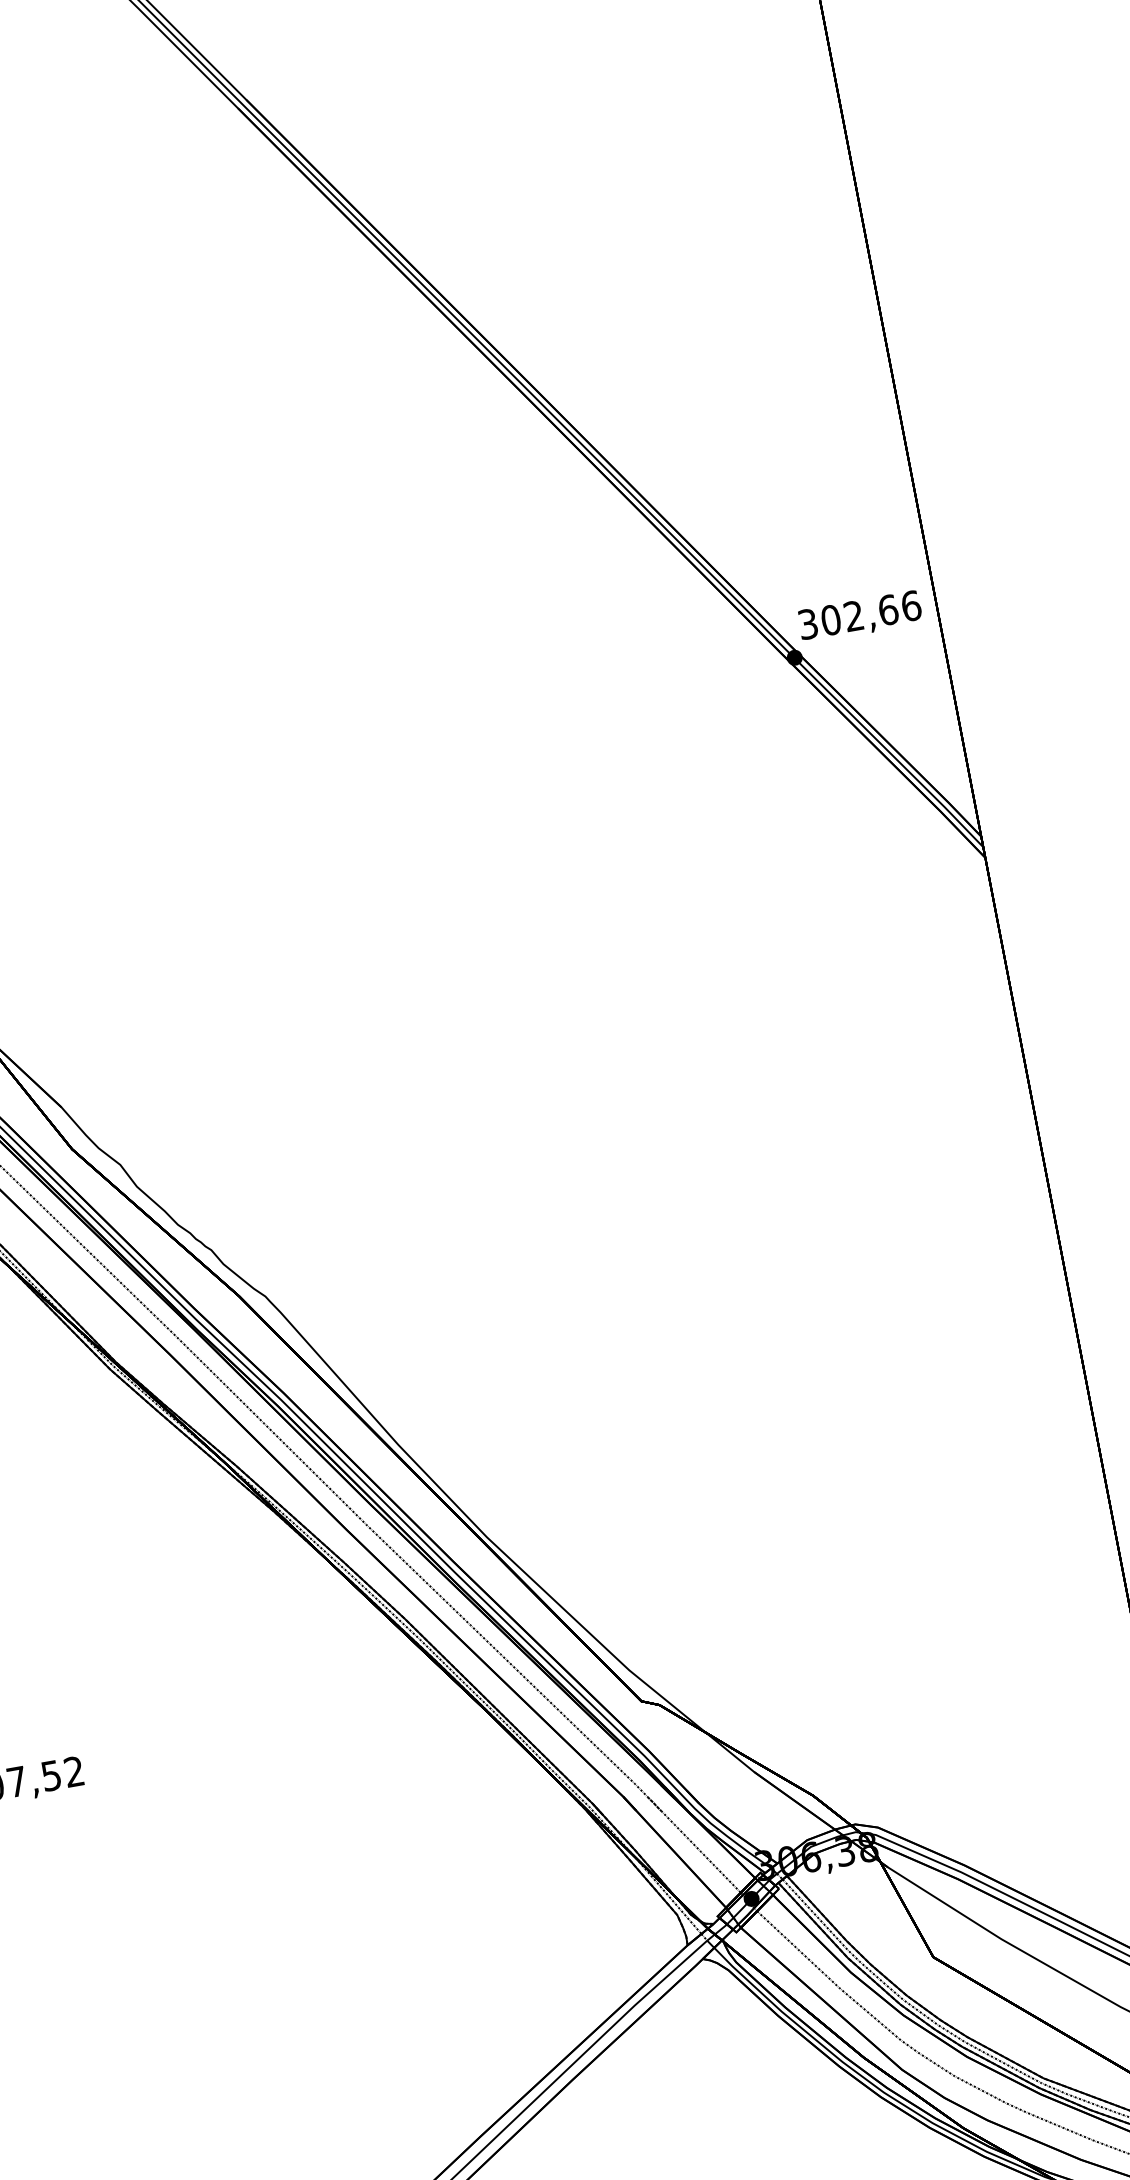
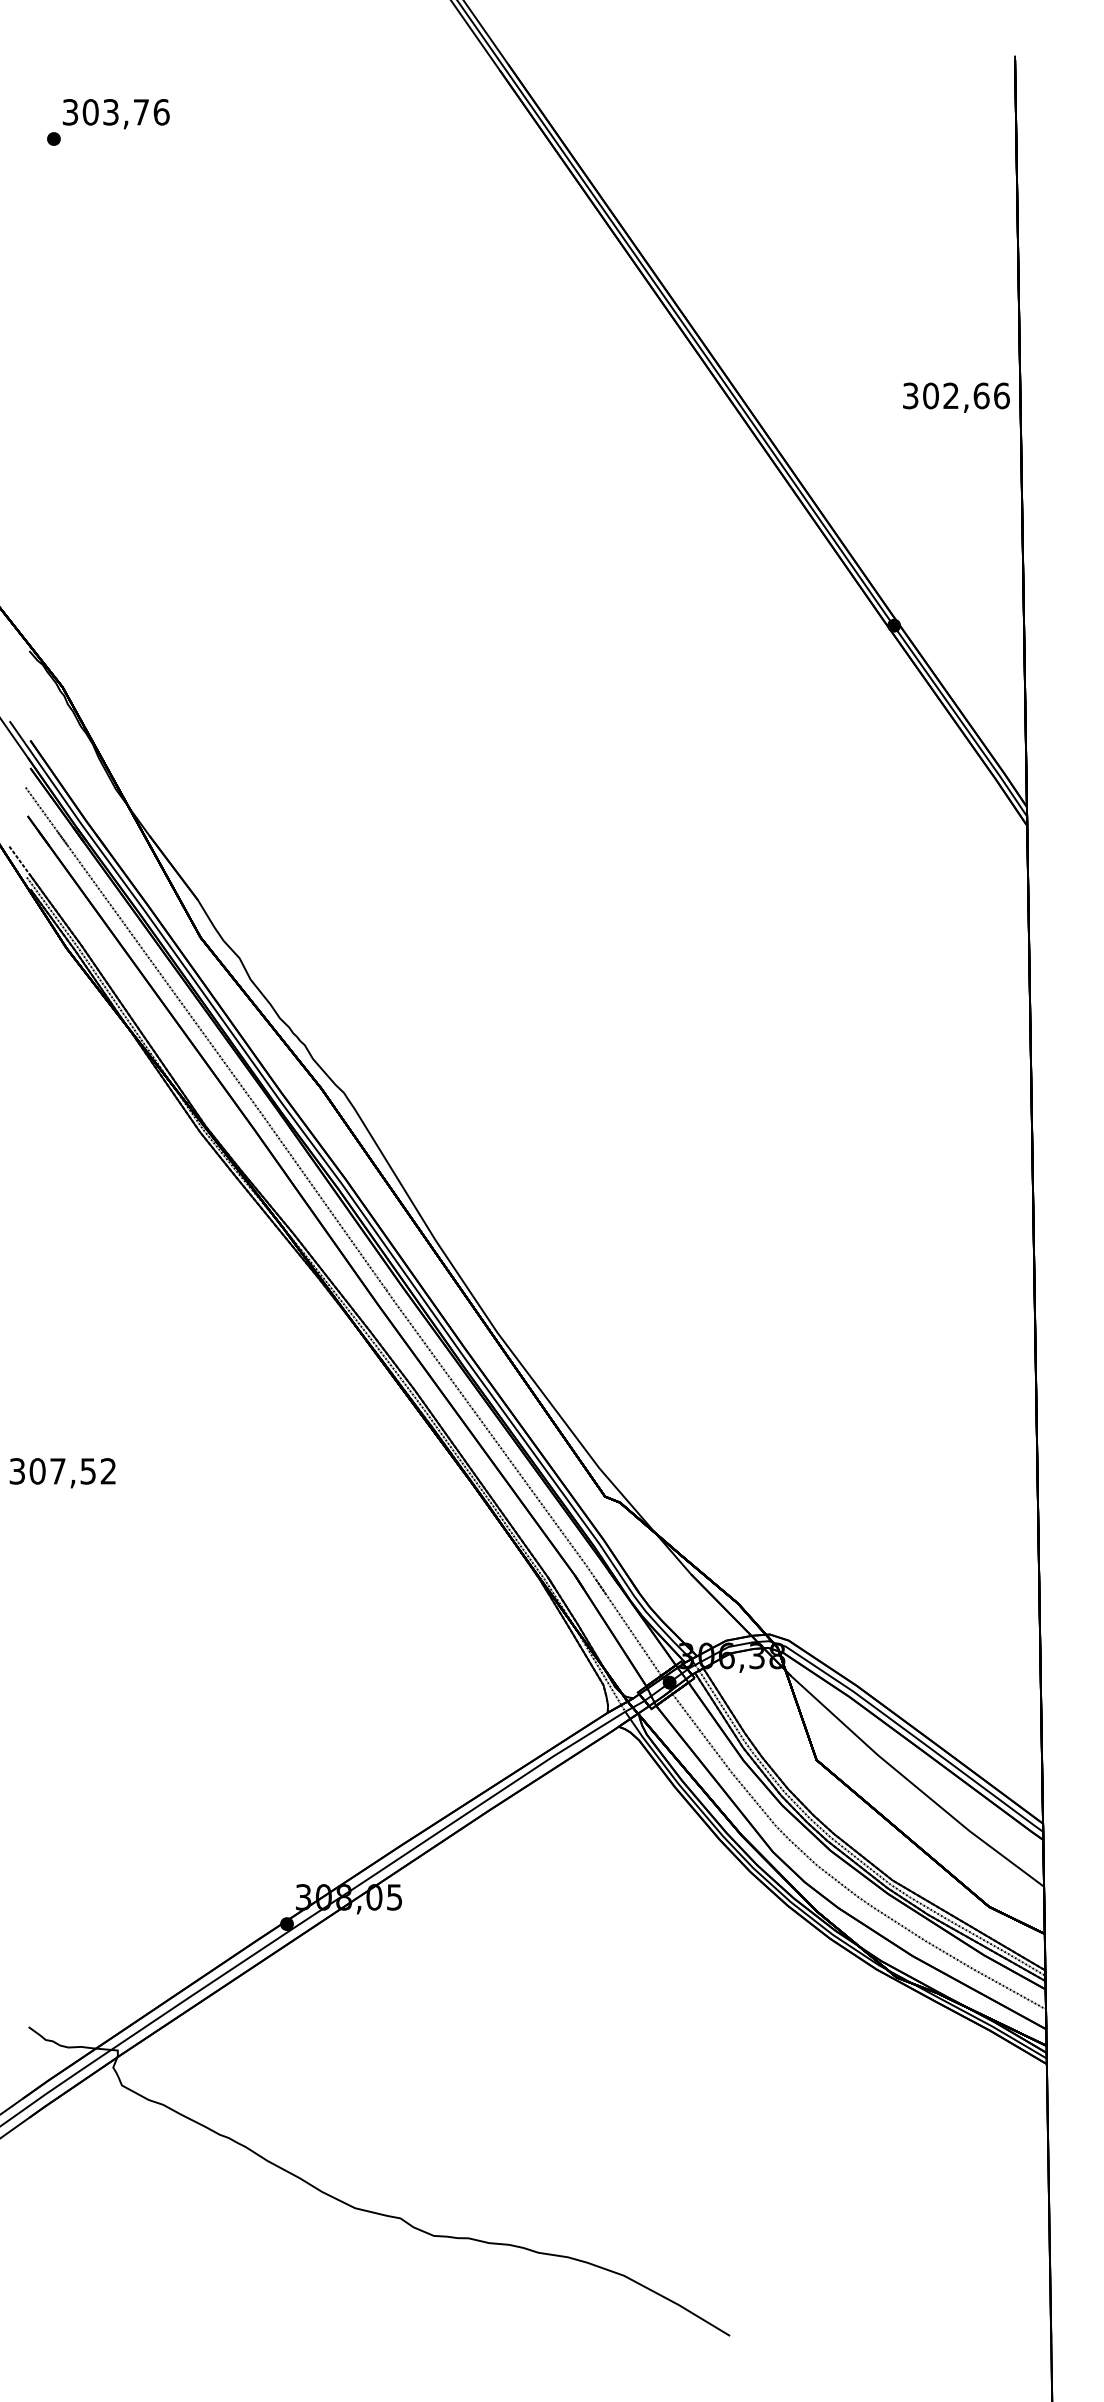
text: (860, 616) -> (956, 397), moved

